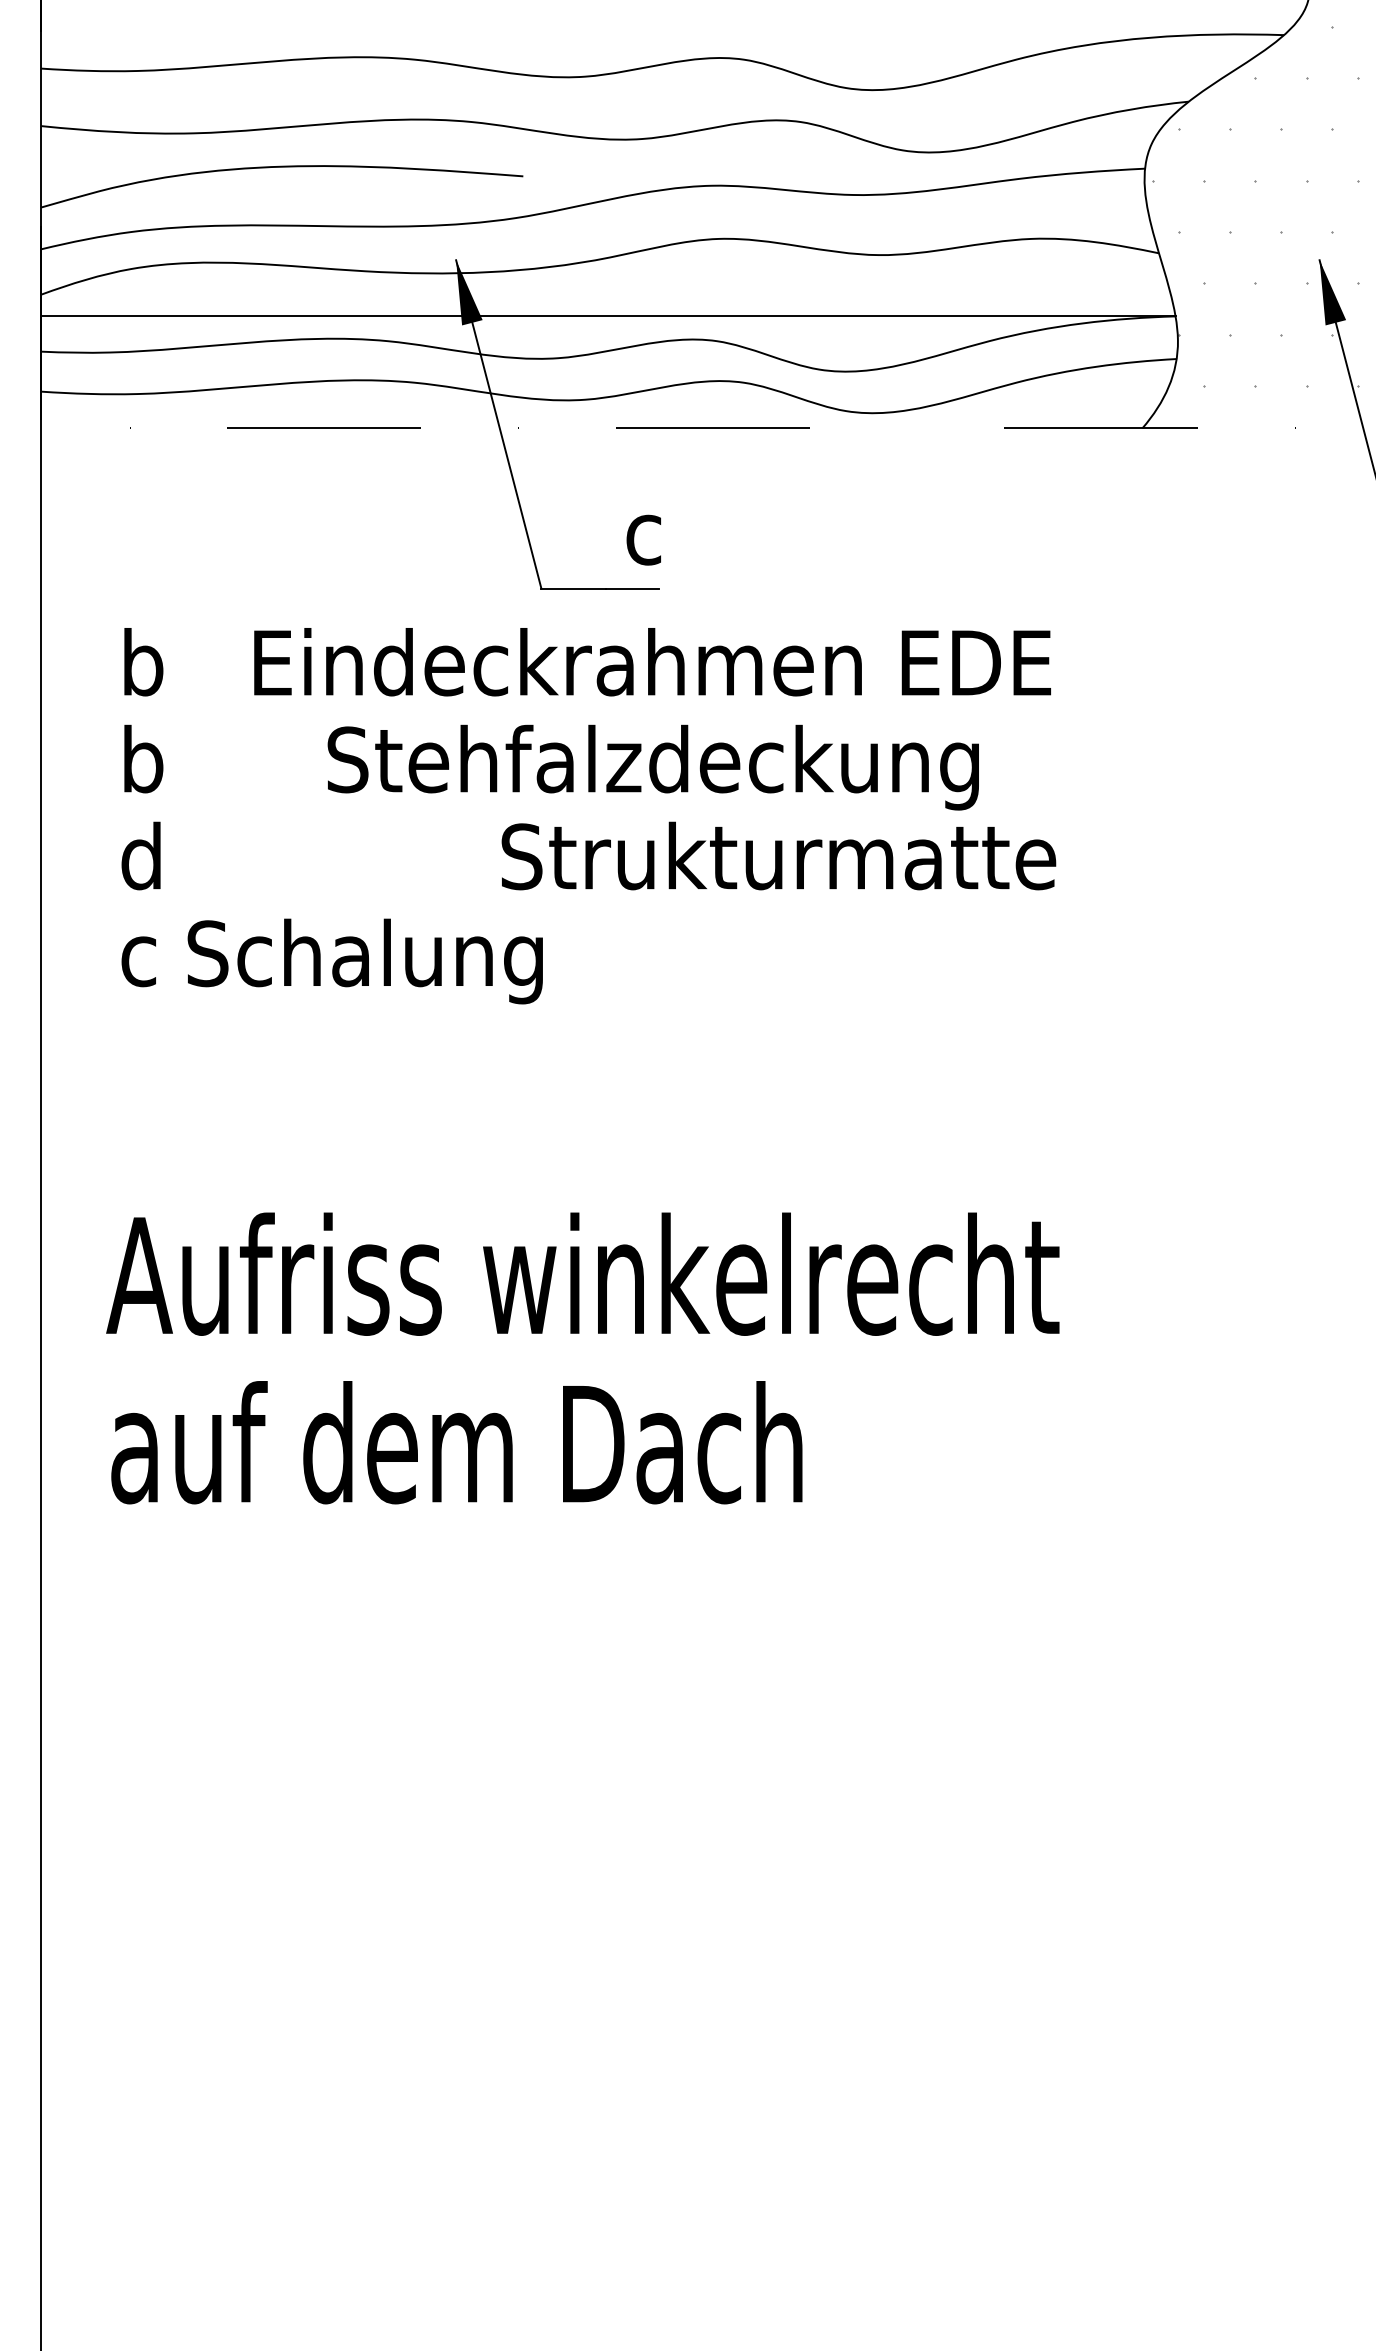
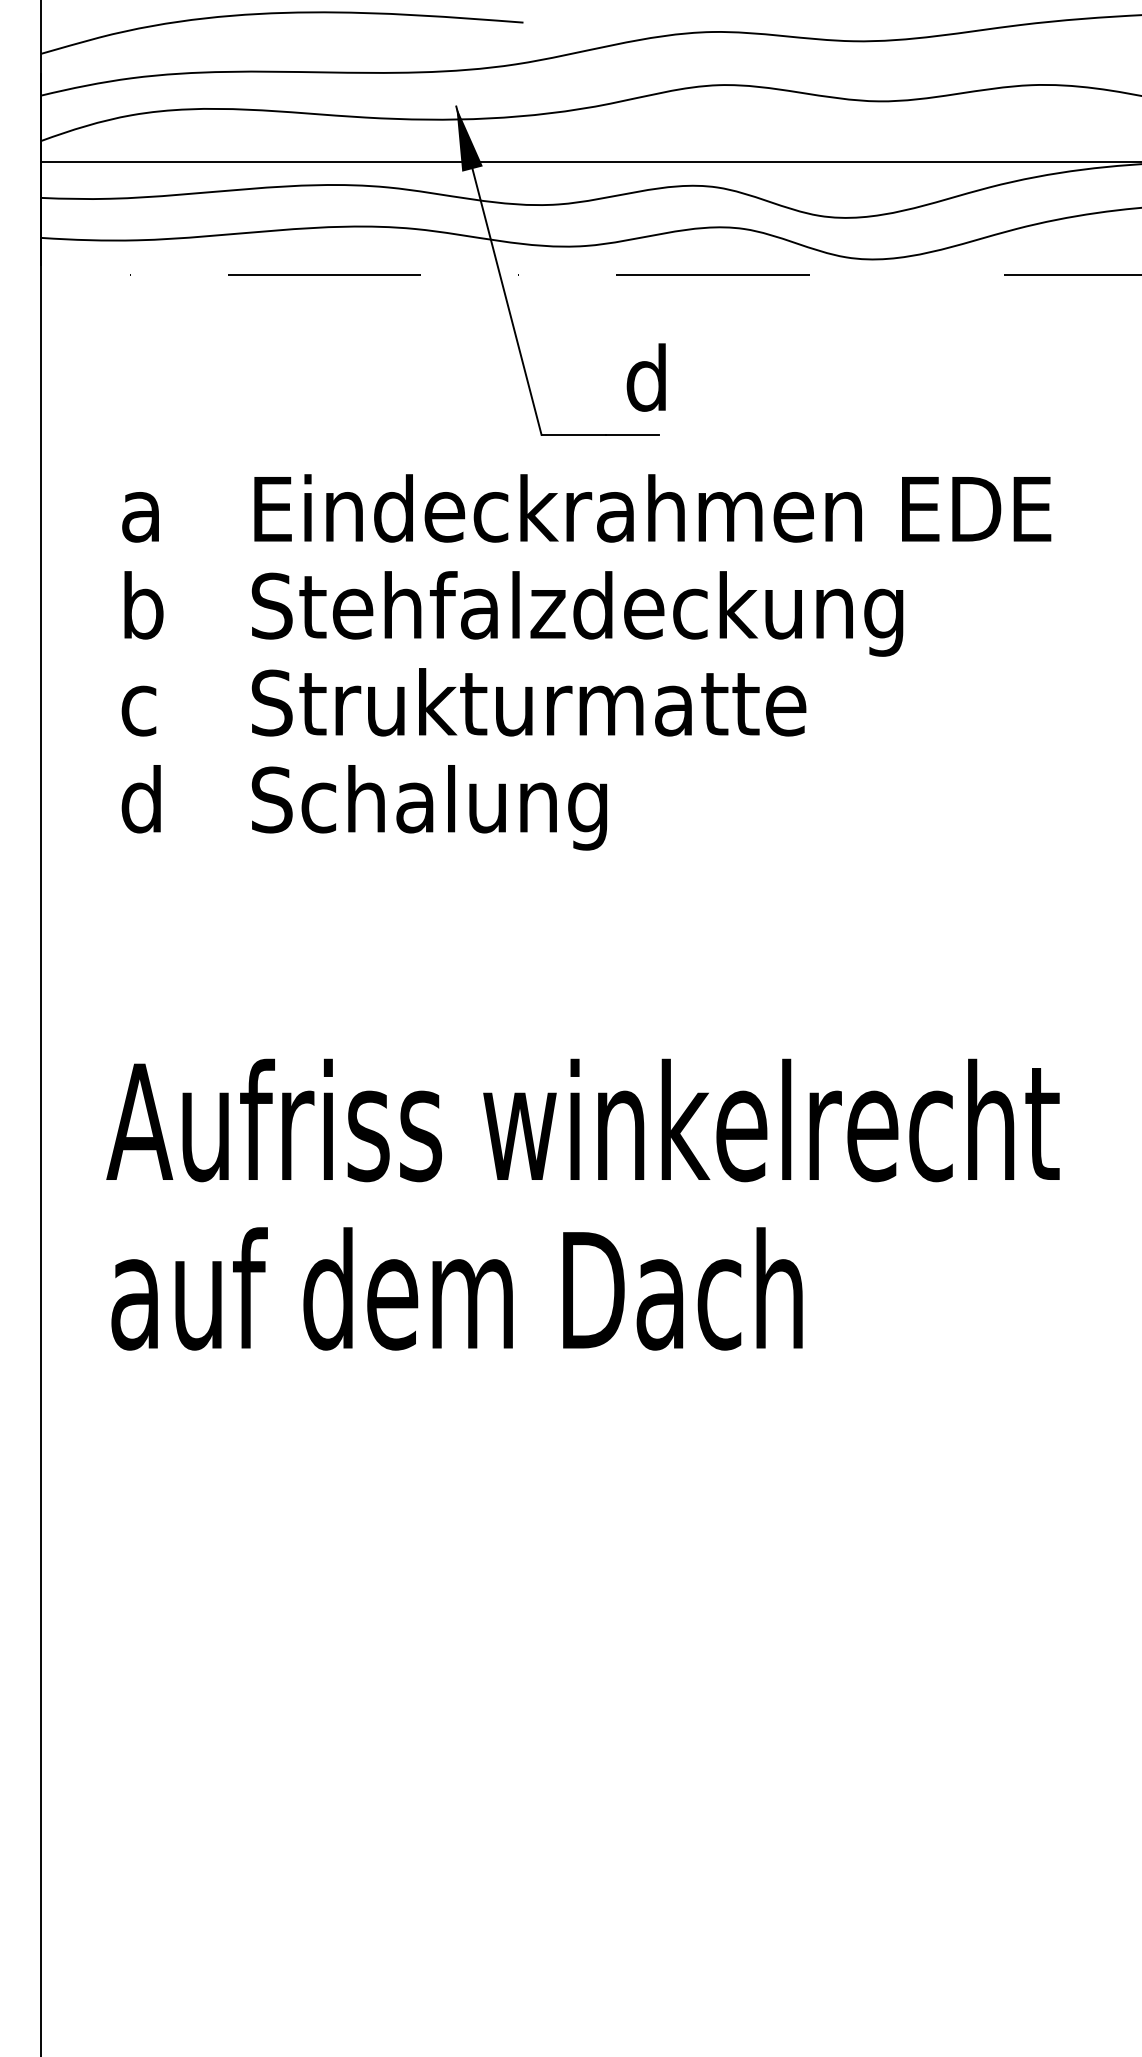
text: (646, 531) -> (646, 377), c -> d
text: (142, 662) -> (142, 508), b -> a
text: (652, 767) -> (576, 613), moved
text: (141, 855) -> (141, 701), d -> c
text: (778, 855) -> (528, 701), moved
text: (141, 952) -> (141, 798), c -> d
text: (364, 961) -> (428, 807), moved

